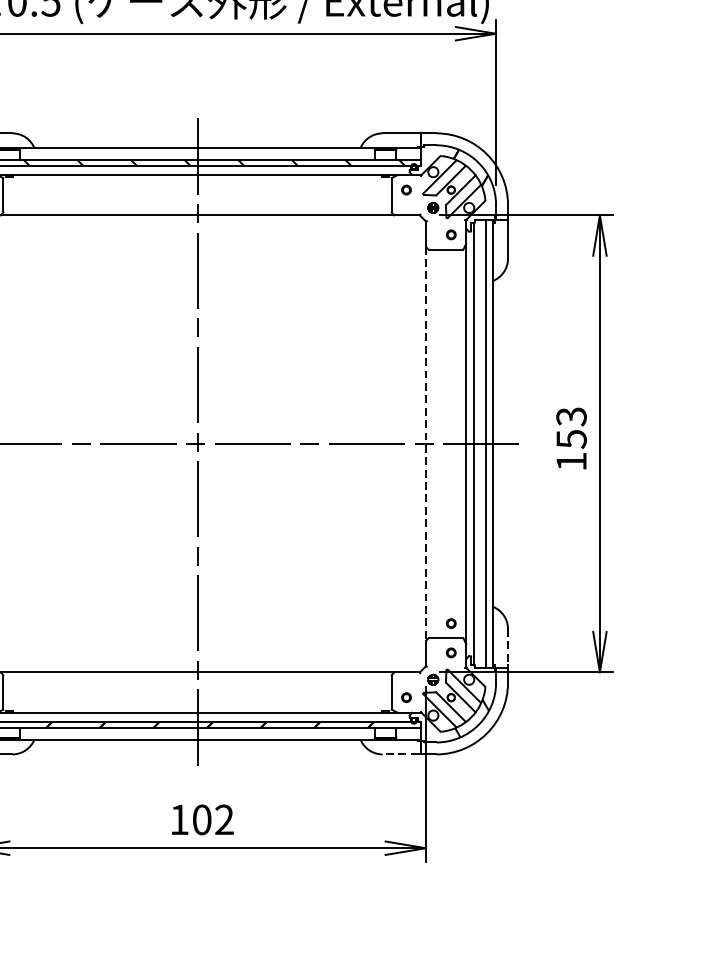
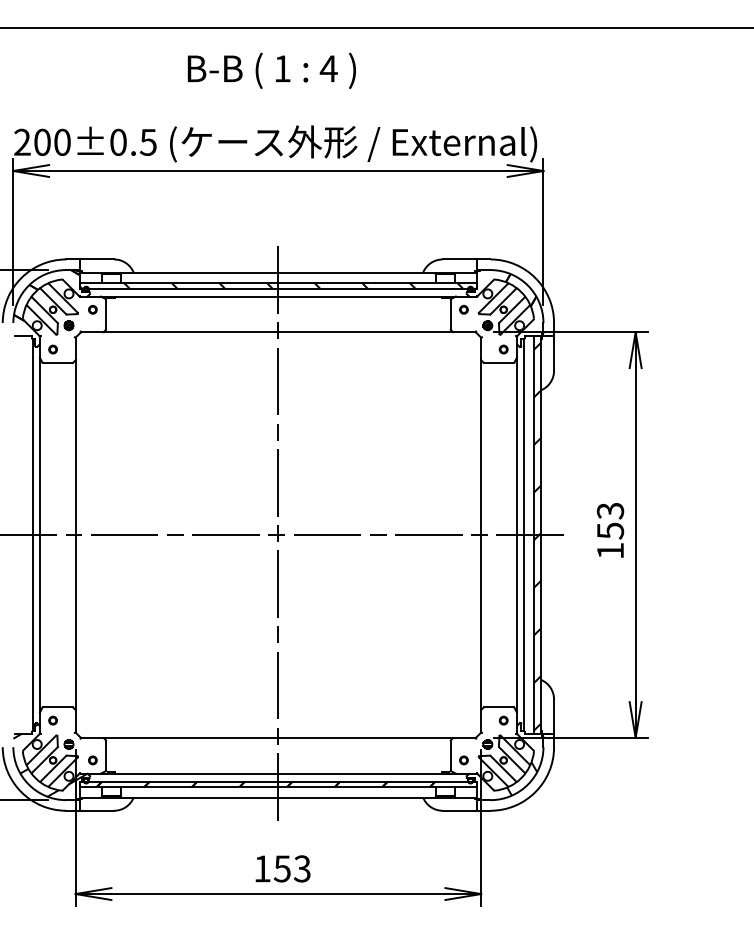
line: (426, 444) -> (481, 535), dashed -> solid
hatch: (489, 445) -> (537, 536), added
part: (451, 623) -> (503, 694), removed
line: (508, 647) -> (554, 715), dashed -> solid
line: (400, 754) -> (458, 810), dashed -> solid
text: (212, 819) -> (291, 868), 102 -> 153

